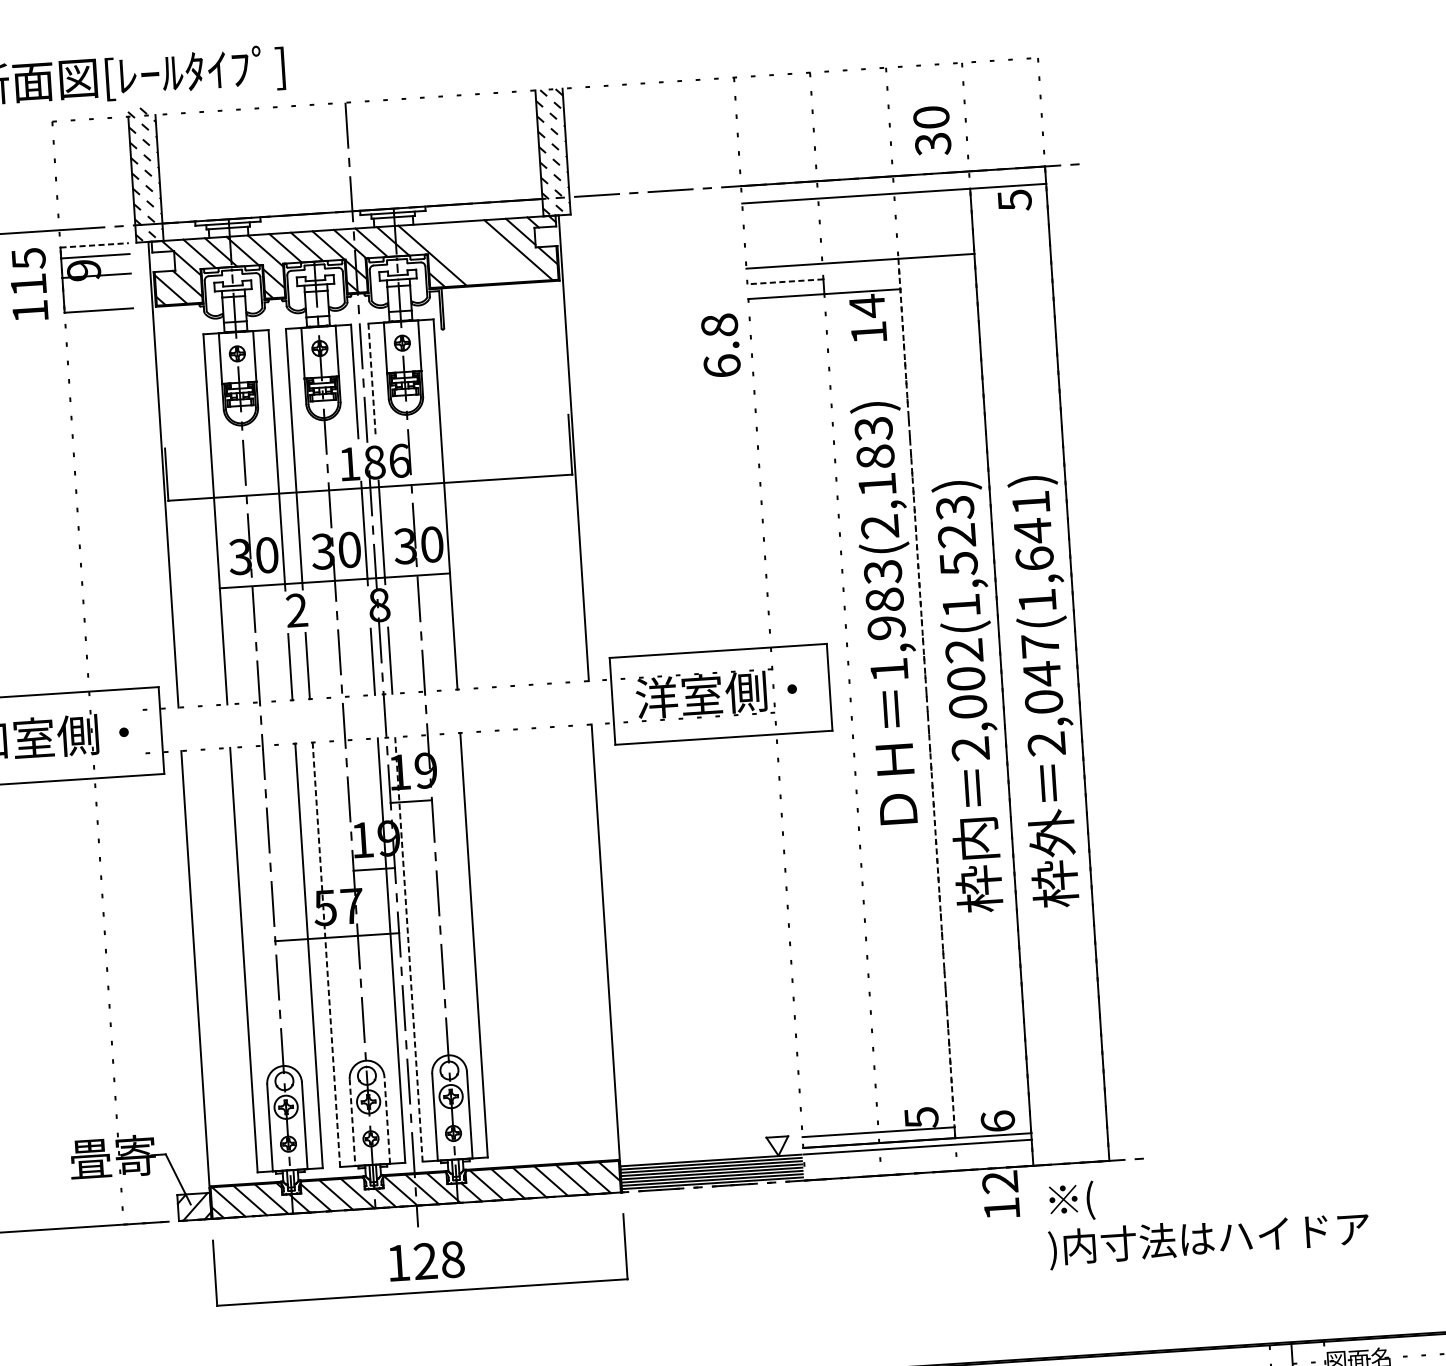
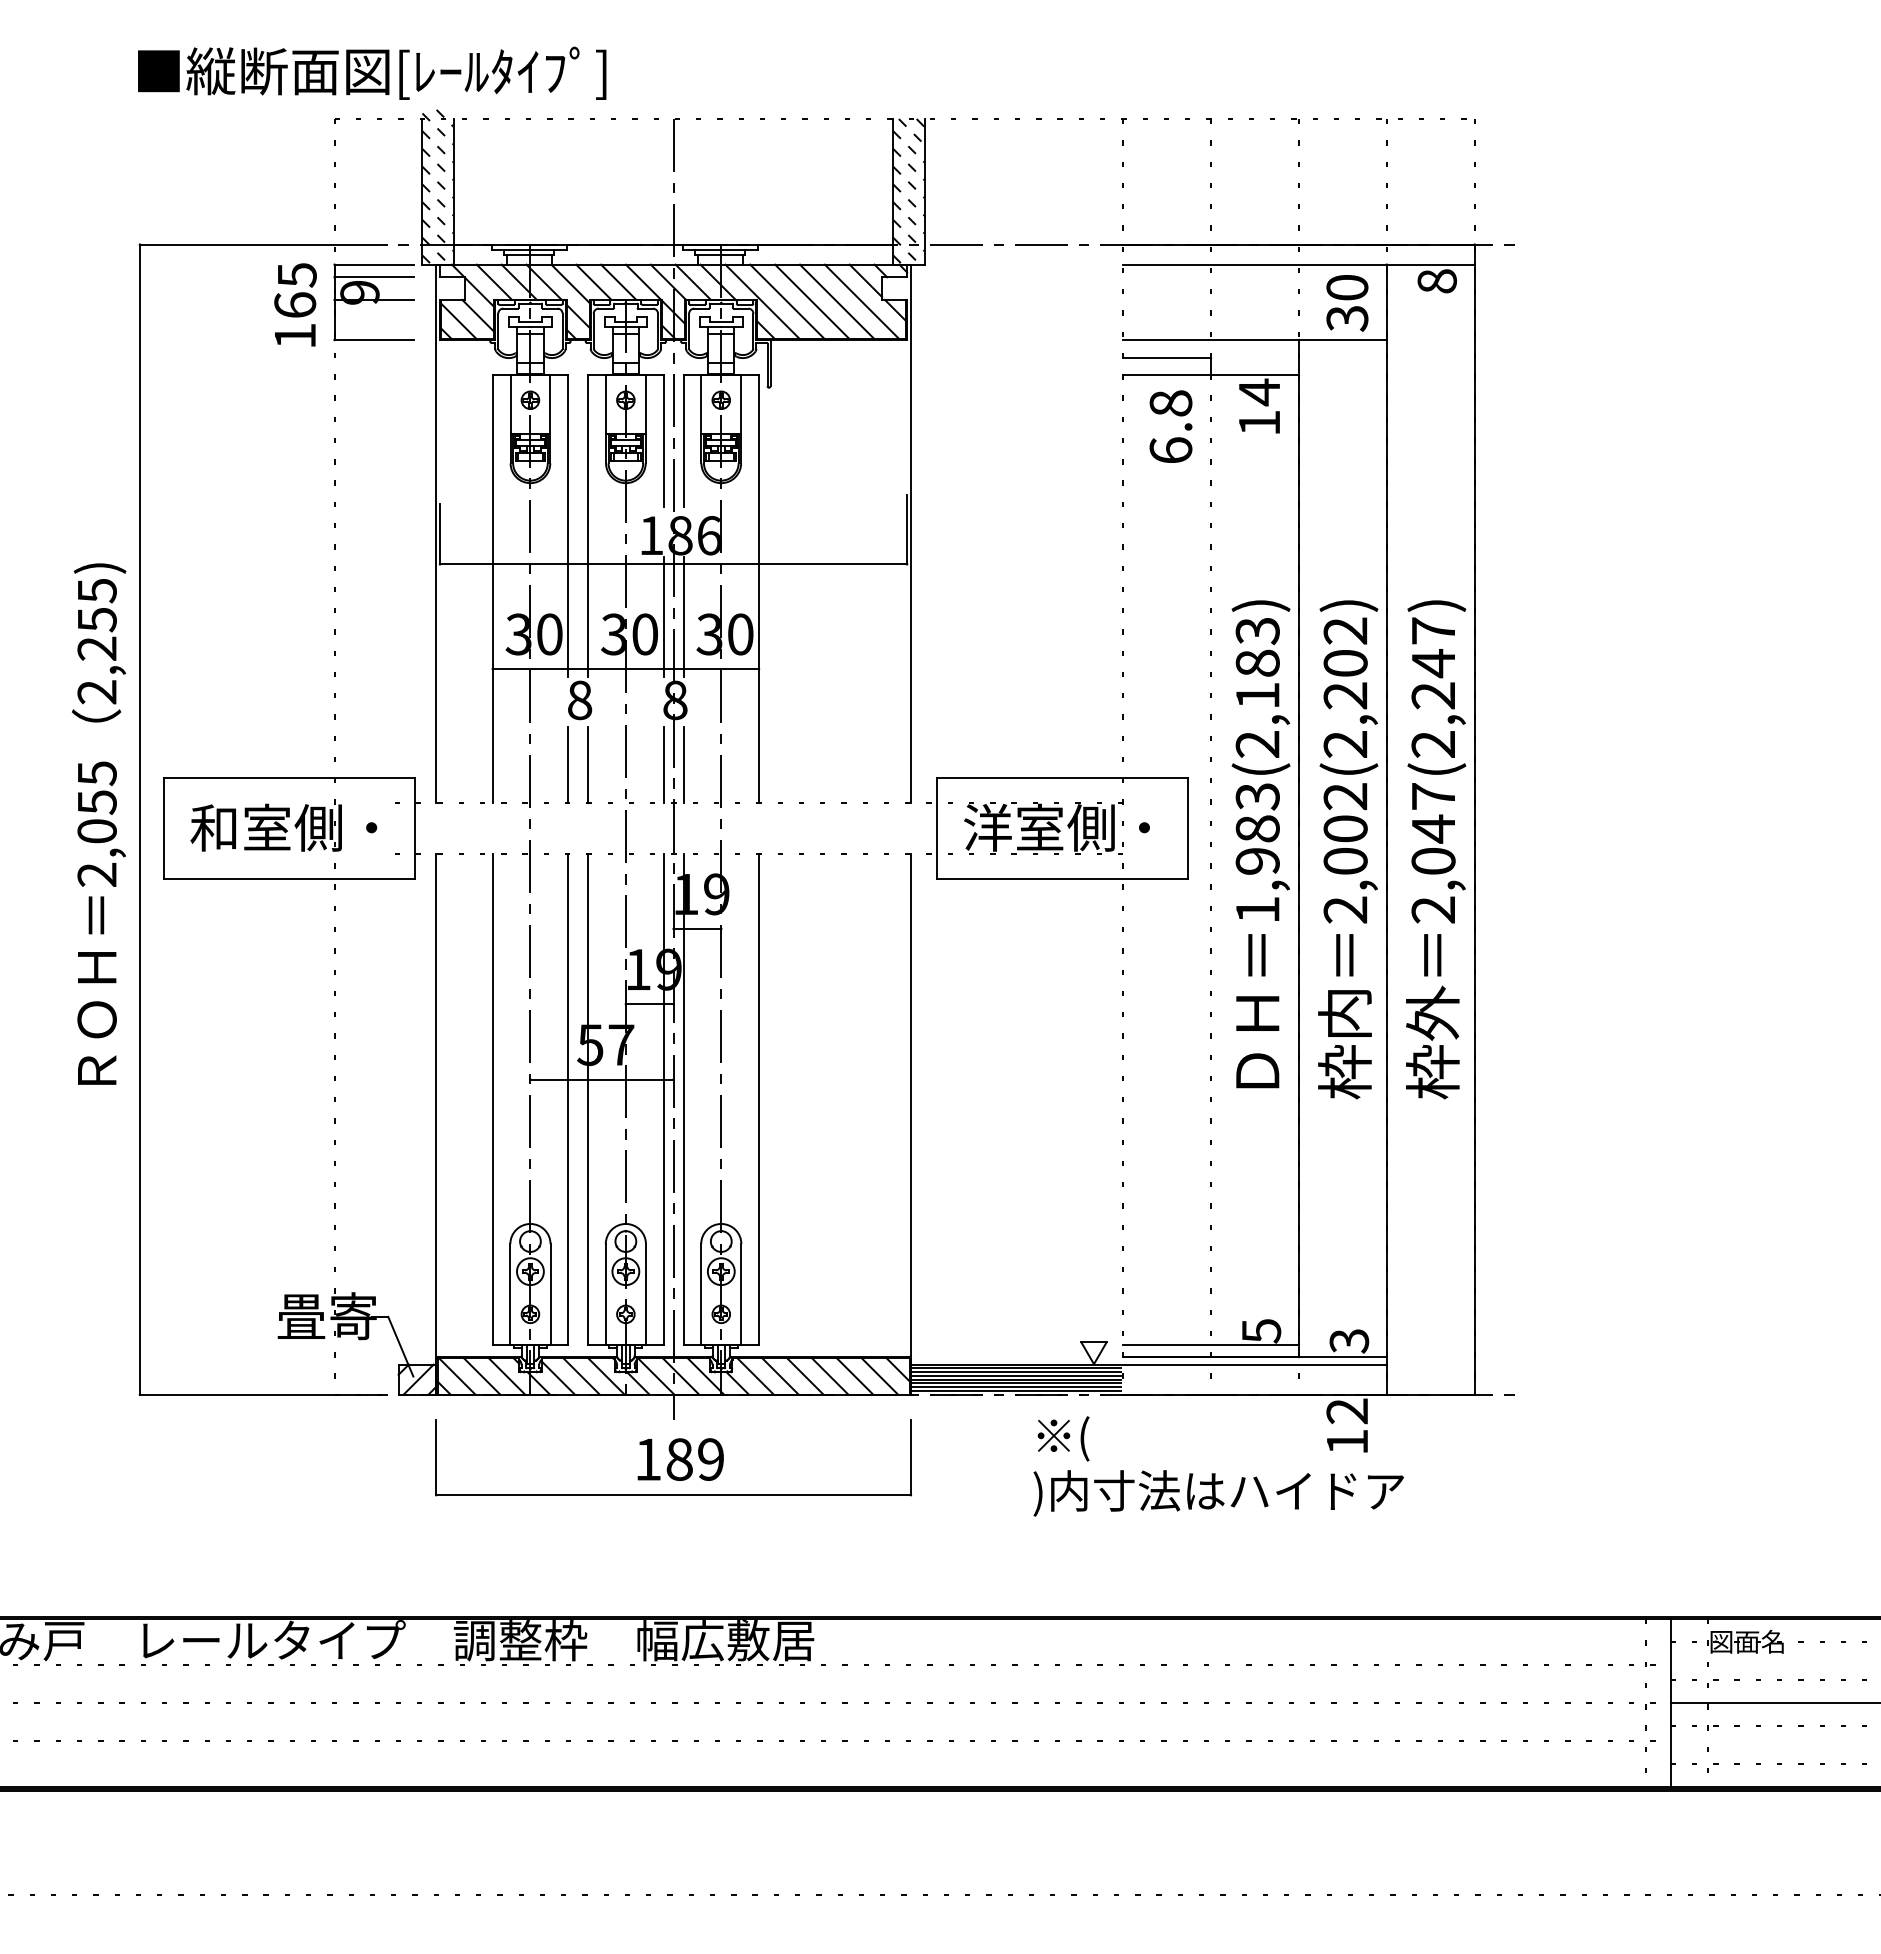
text: (932, 131) -> (1347, 303), moved
text: (1014, 200) -> (1436, 281), 5 -> 8
line: (94, 245) -> (374, 264), dashed -> solid
line: (497, 251) -> (837, 301), added
line: (475, 252) -> (812, 301), added
line: (454, 254) -> (787, 301), added
line: (785, 282) -> (1167, 358), dashed -> solid
text: (28, 284) -> (295, 304), 11 -> 16
text: (720, 345) -> (1170, 426), moved
line: (371, 380) -> (683, 440), dashed -> solid
text: (1034, 551) -> (1433, 687), 2,047(1,641) -> 2,047(2,247)
text: (958, 556) -> (1345, 687), 2,002(1,523) -> 2,002(2,202)
text: (297, 610) -> (580, 700), 2 -> 8
text: (888, 613) -> (1260, 844), moved
line: (926, 693) -> (1298, 842), dashed -> solid
line: (408, 949) -> (683, 1099), dashed -> solid
line: (326, 955) -> (588, 1099), dashed -> solid
line: (386, 1119) -> (645, 1293), dashed -> solid
text: (998, 1120) -> (1349, 1340), 6 -> 3
line: (352, 1122) -> (605, 1294), dashed -> solid
text: (1207, 1216) -> (1218, 1466), moved
text: (439, 1260) -> (695, 1459), 128 -> 189

